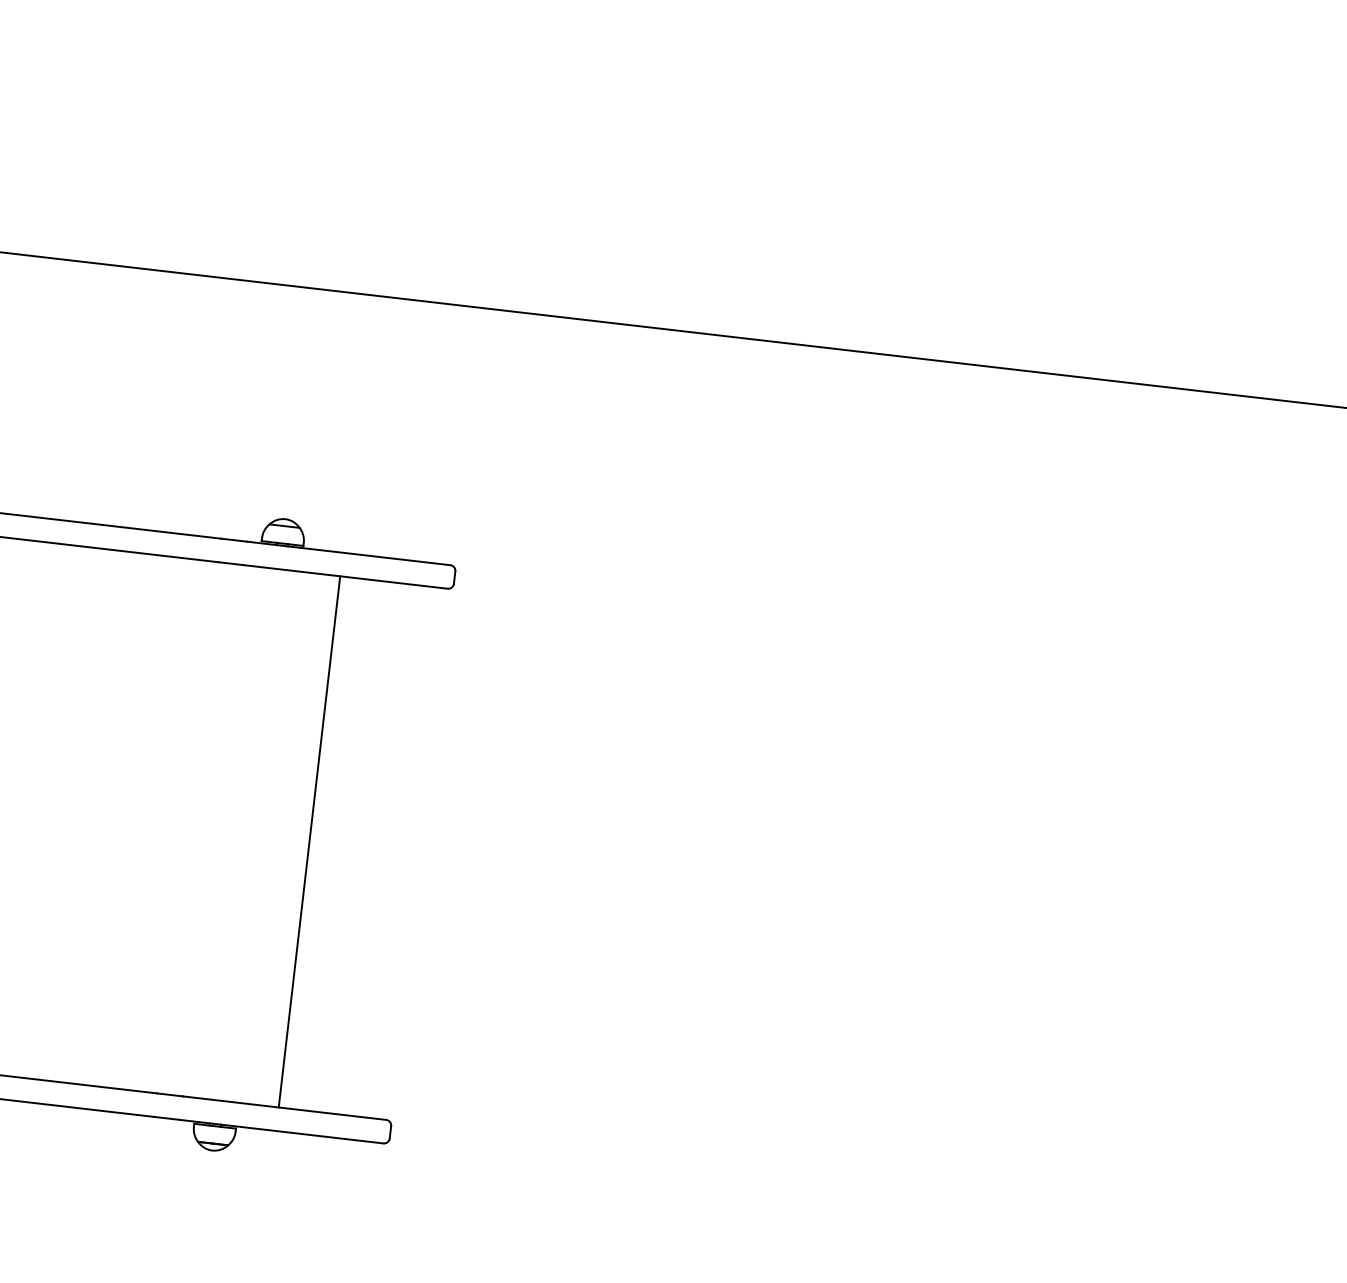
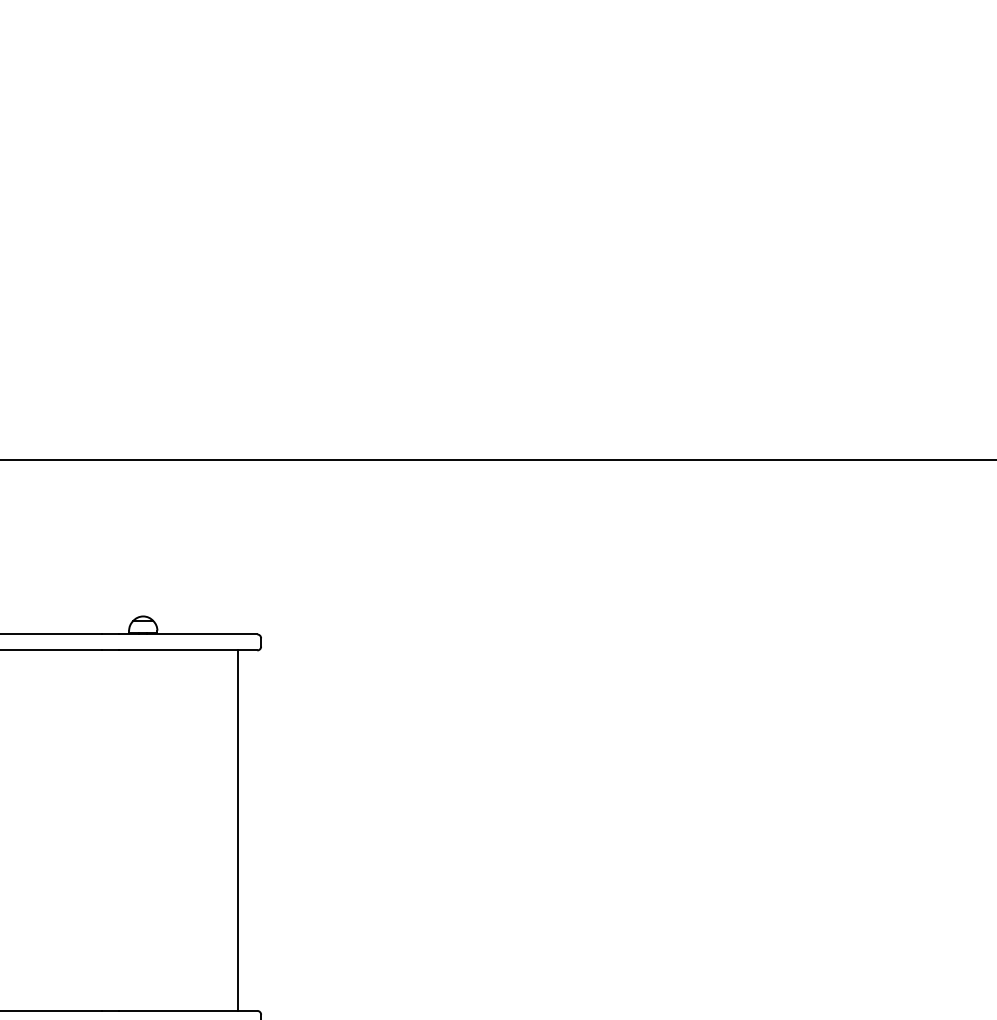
line: (309, 841) -> (238, 830), moved

